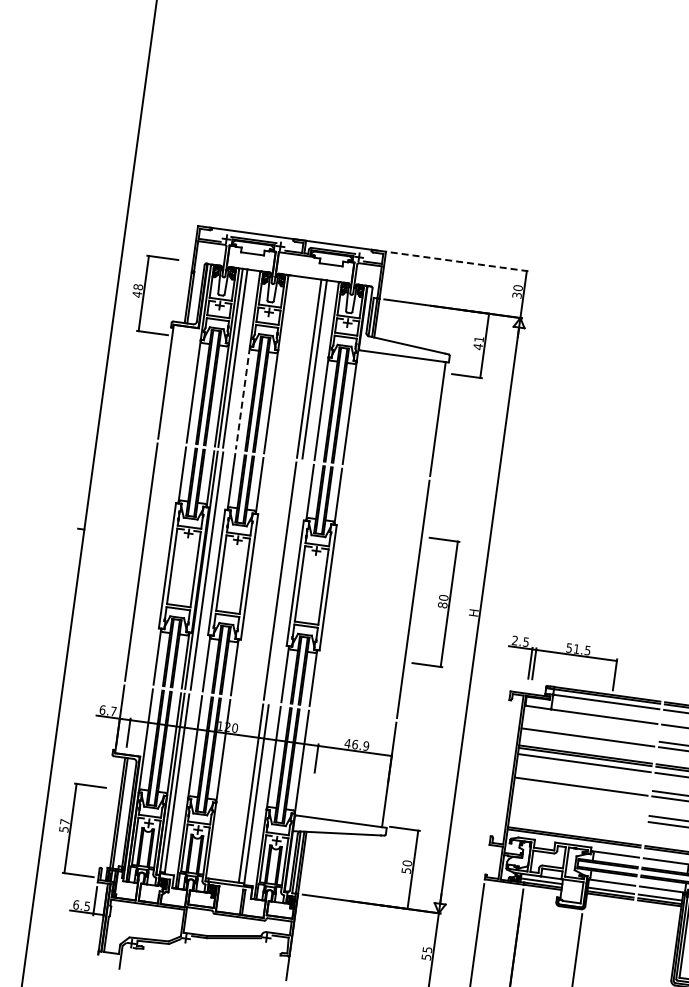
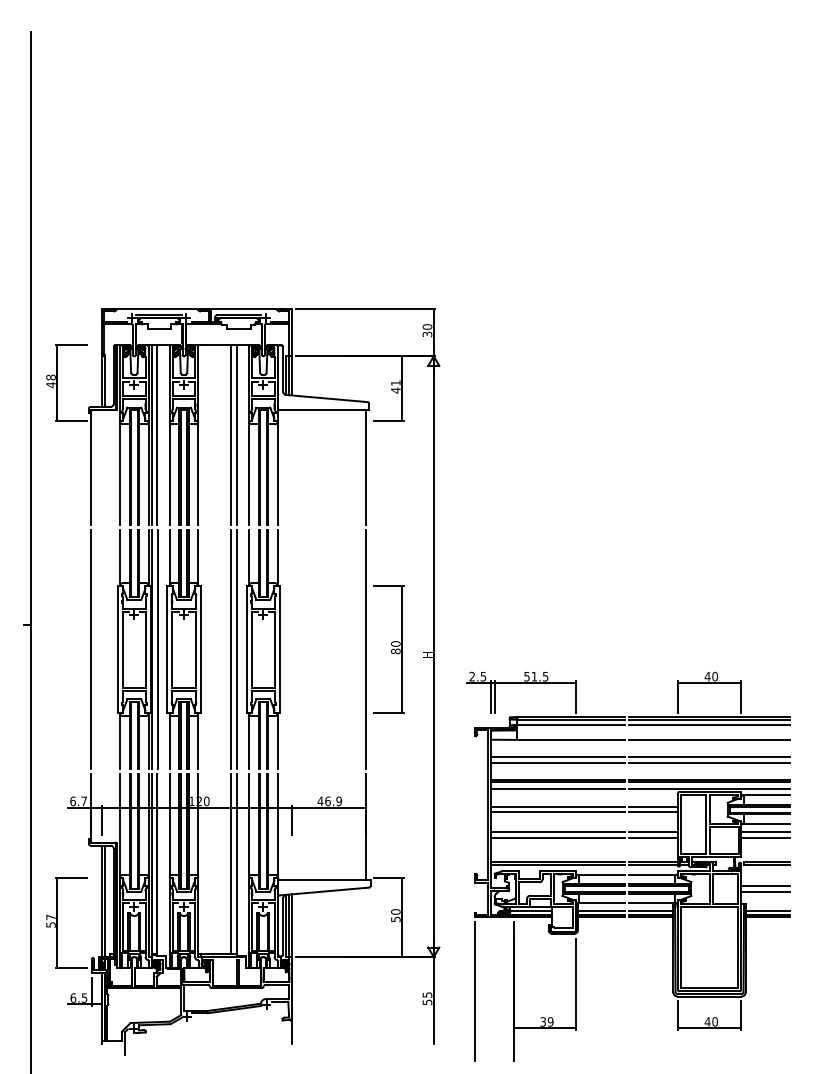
line: (460, 261) -> (366, 308), dashed -> solid
line: (242, 398) -> (169, 473), dashed -> solid
line: (285, 581) -> (236, 649), added
line: (588, 732) -> (557, 757), added
line: (581, 780) -> (557, 806), added
line: (578, 806) -> (557, 832), added
line: (577, 812) -> (557, 838), added

